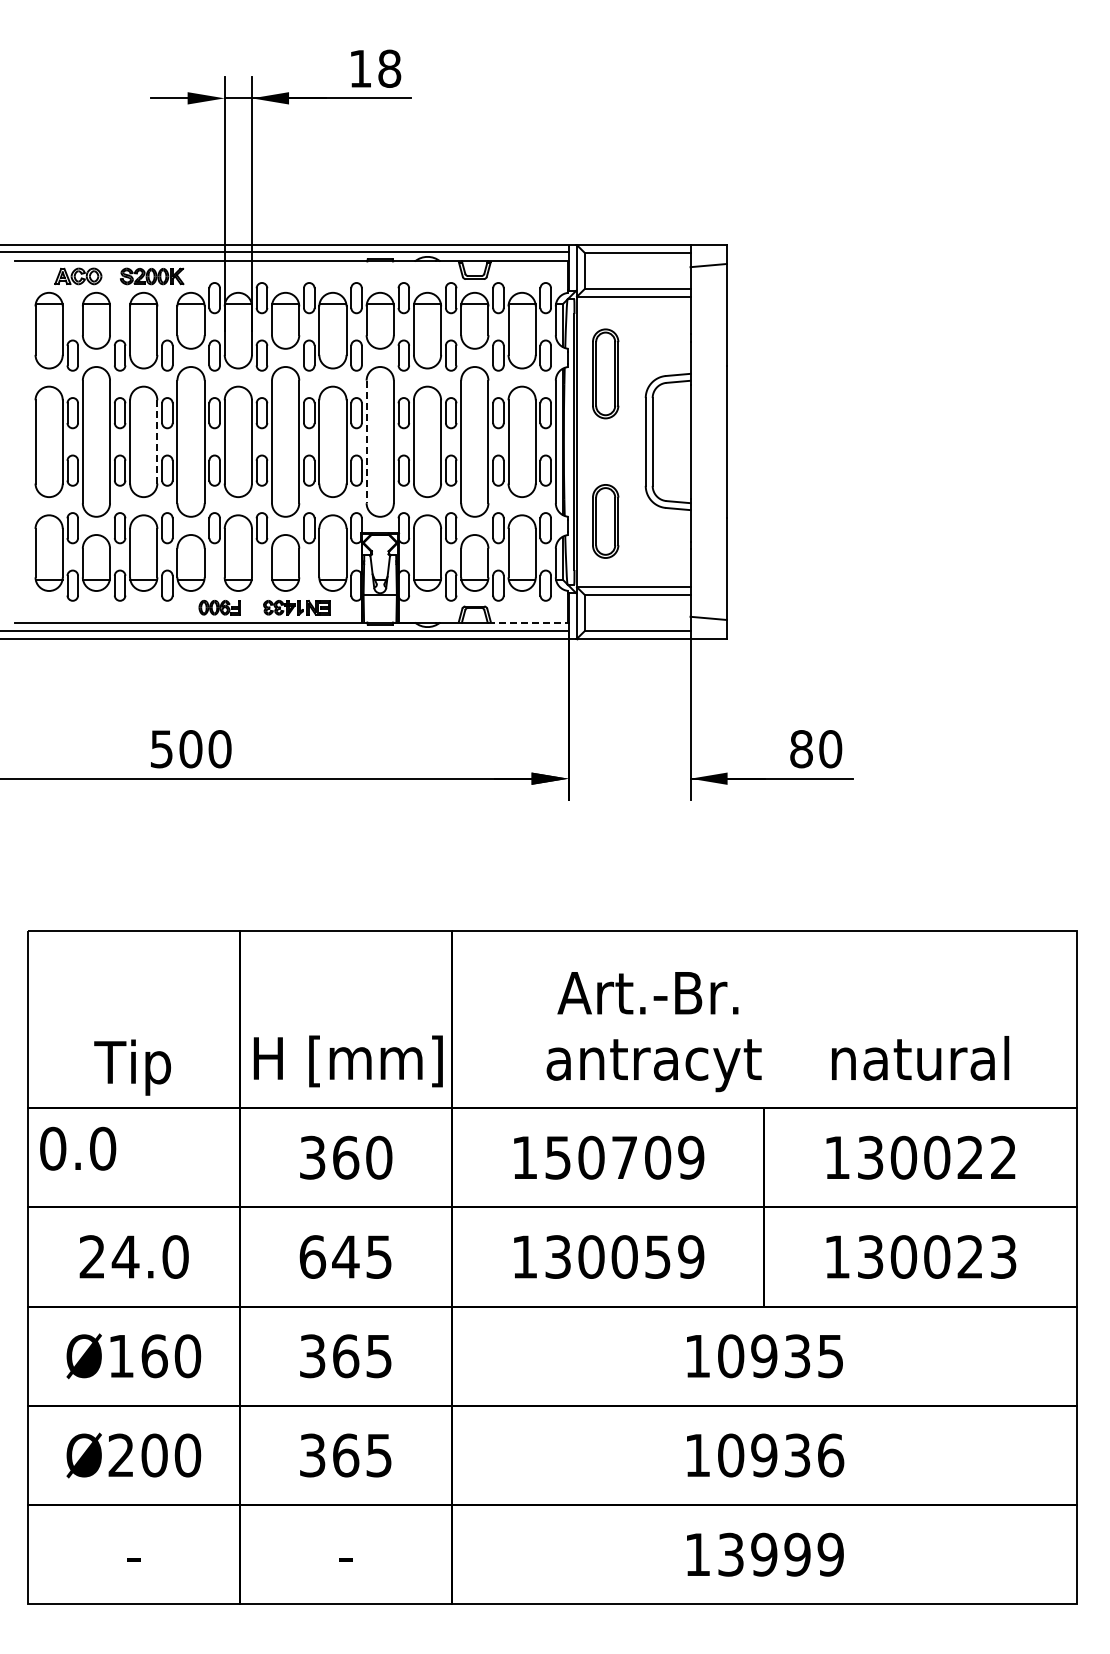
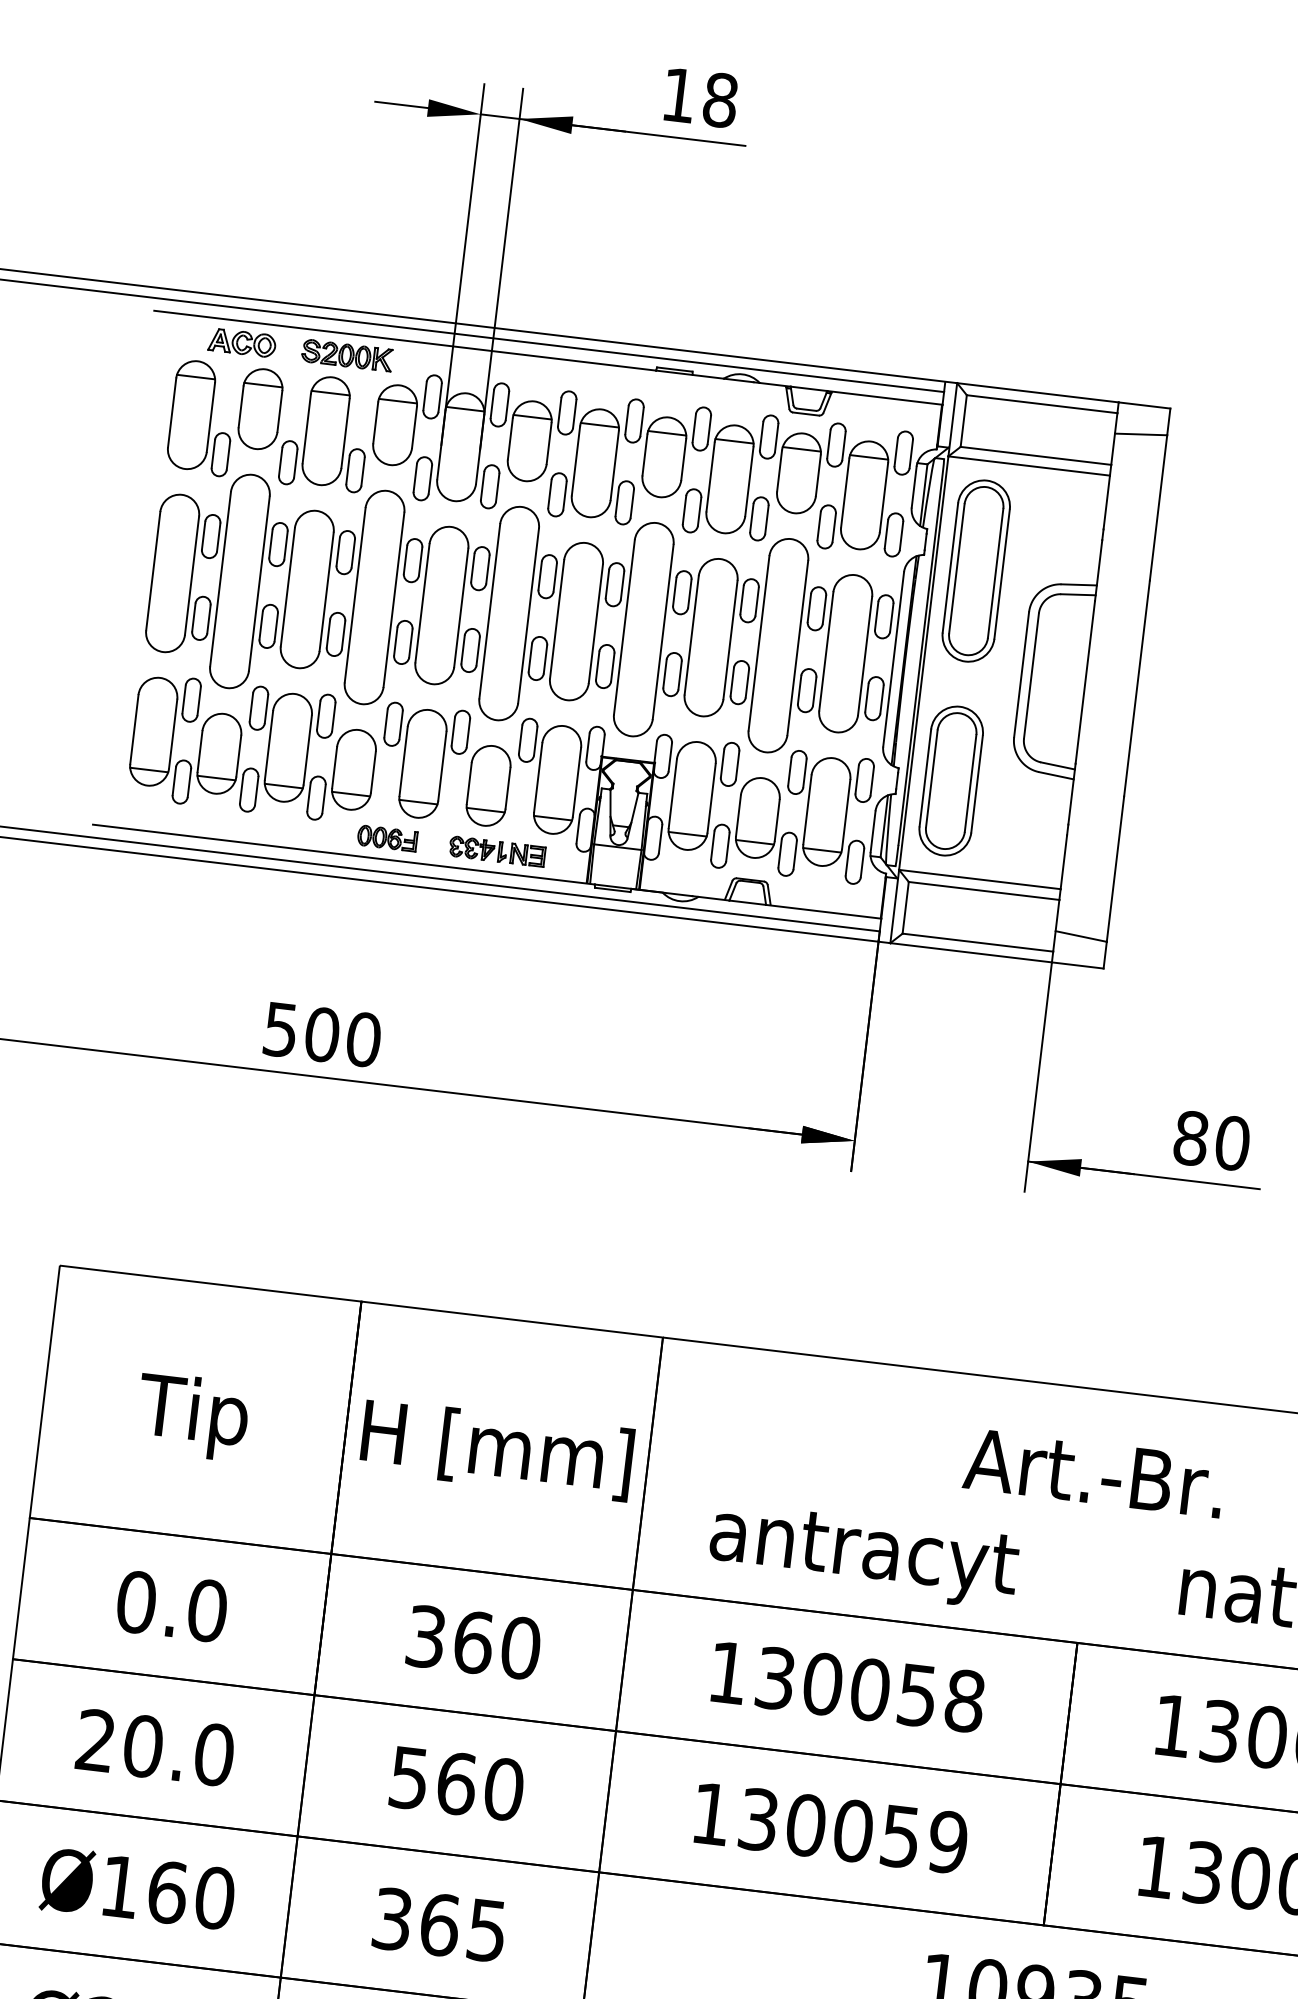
part: (605, 373) -> (975, 570), size x1.43
line: (157, 441) -> (326, 591), dashed -> solid
line: (366, 442) -> (624, 628), dashed -> solid
part: (605, 521) -> (950, 781), size x1.43
line: (528, 622) -> (824, 911), dashed -> solid
text: (647, 993) -> (1093, 1473), moved
text: (347, 1061) -> (495, 1449), moved
text: (653, 1065) -> (862, 1555), moved
text: (132, 1067) -> (192, 1416), moved
text: (78, 1148) -> (172, 1606), moved
text: (625, 1157) -> (871, 1689), 150709 -> 130058
text: (125, 1256) -> (143, 1745), 24.0 -> 20.0
text: (345, 1256) -> (456, 1782), 645 -> 560

